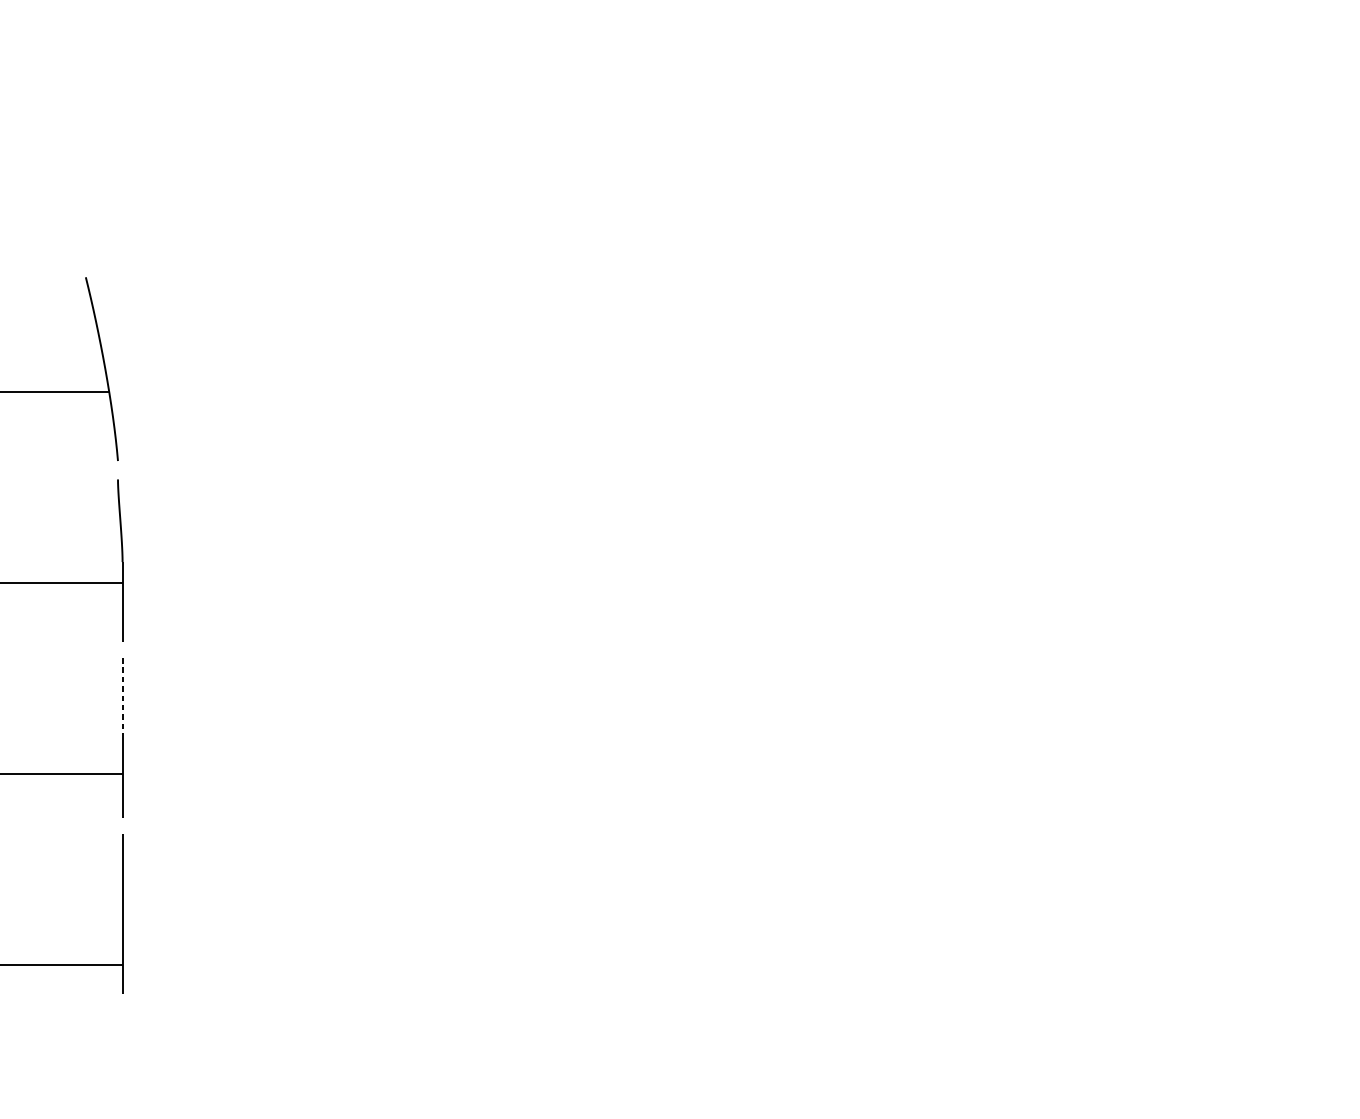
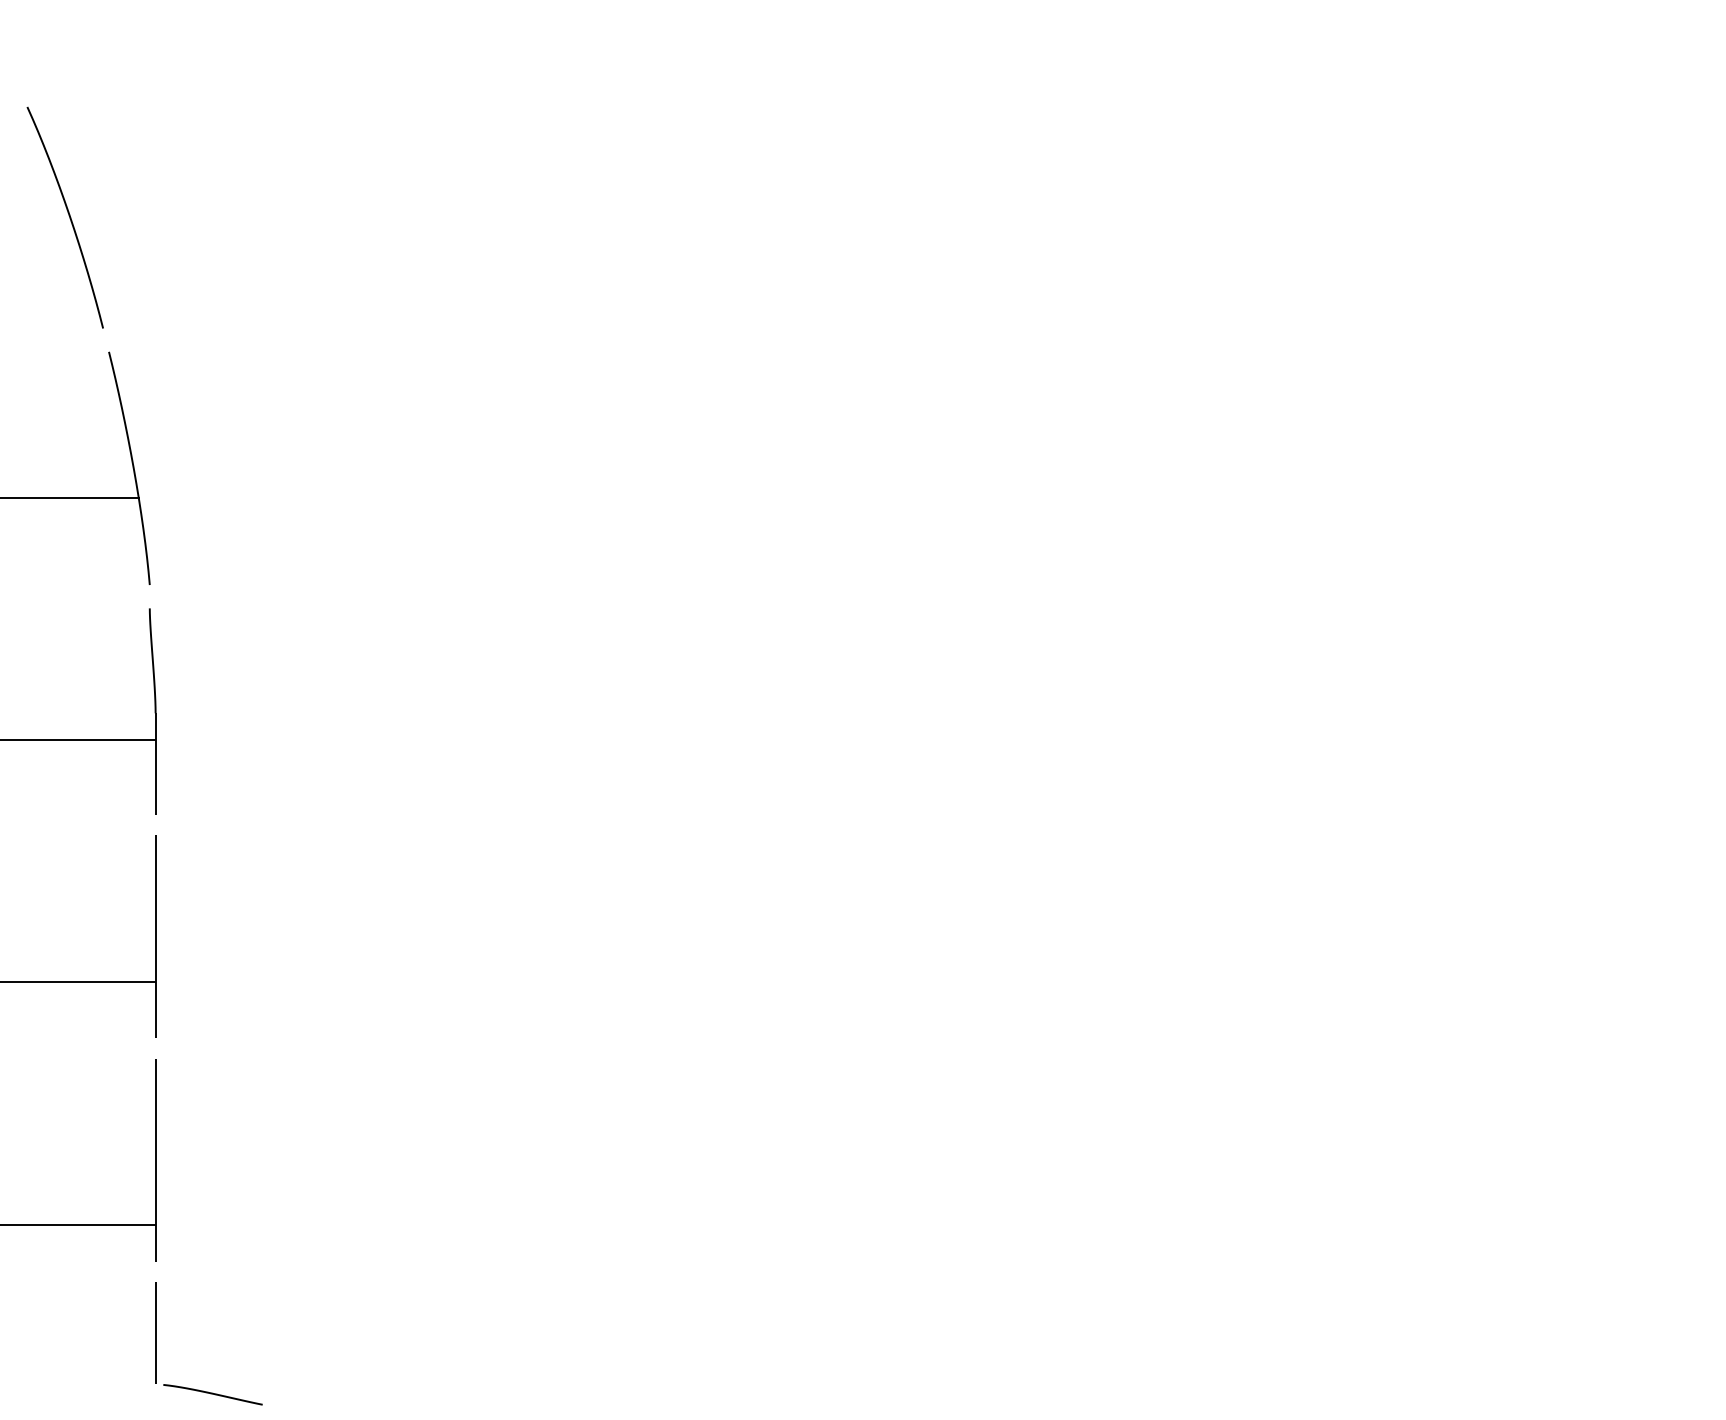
curve: (53, 169) -> (68, 215), added
line: (122, 697) -> (155, 885), dashed -> solid
part: (156, 1094) -> (198, 1389), added

